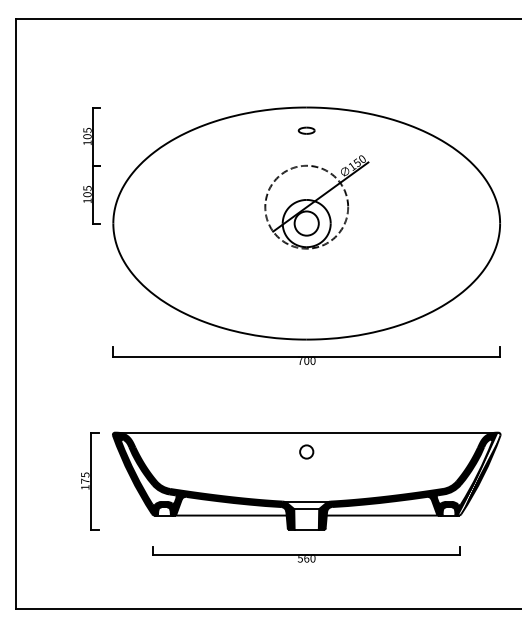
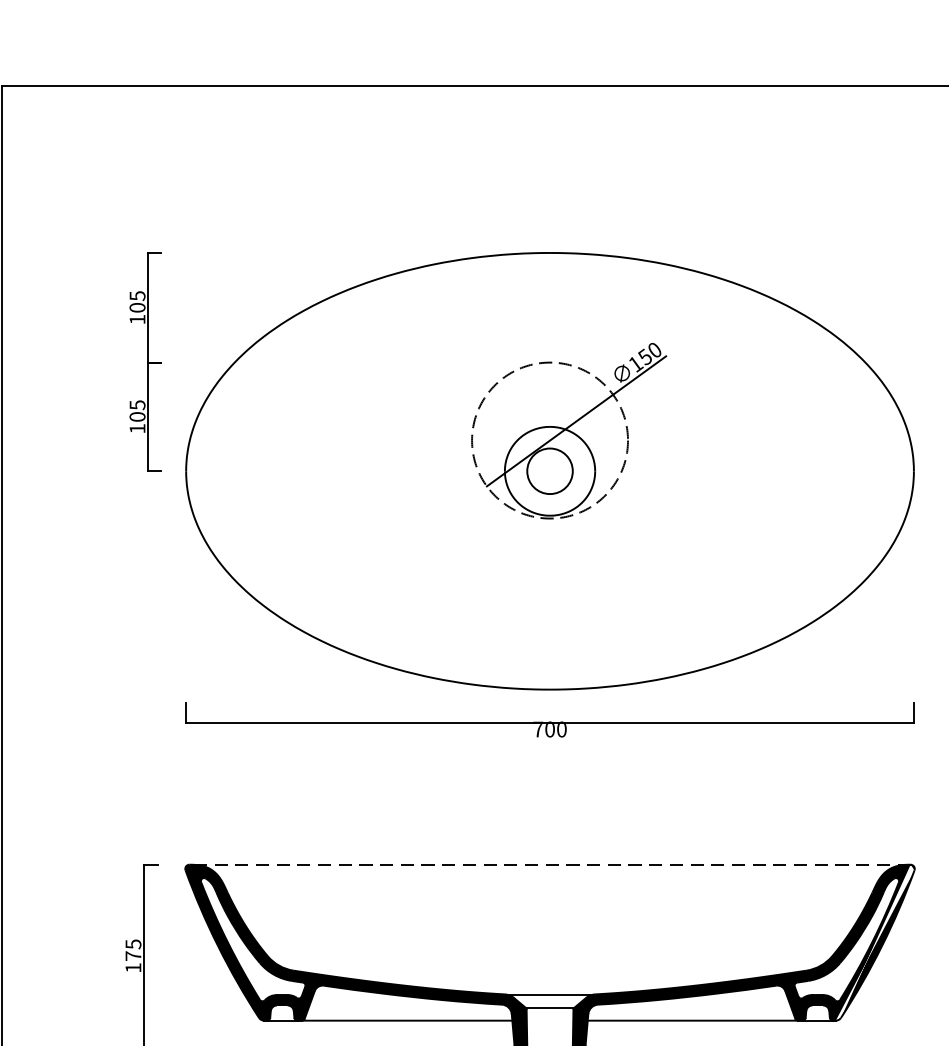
part: (306, 130) -> (549, 296), removed
line: (306, 432) -> (549, 864), solid -> dashed
circle: (306, 451) -> (549, 900), removed

